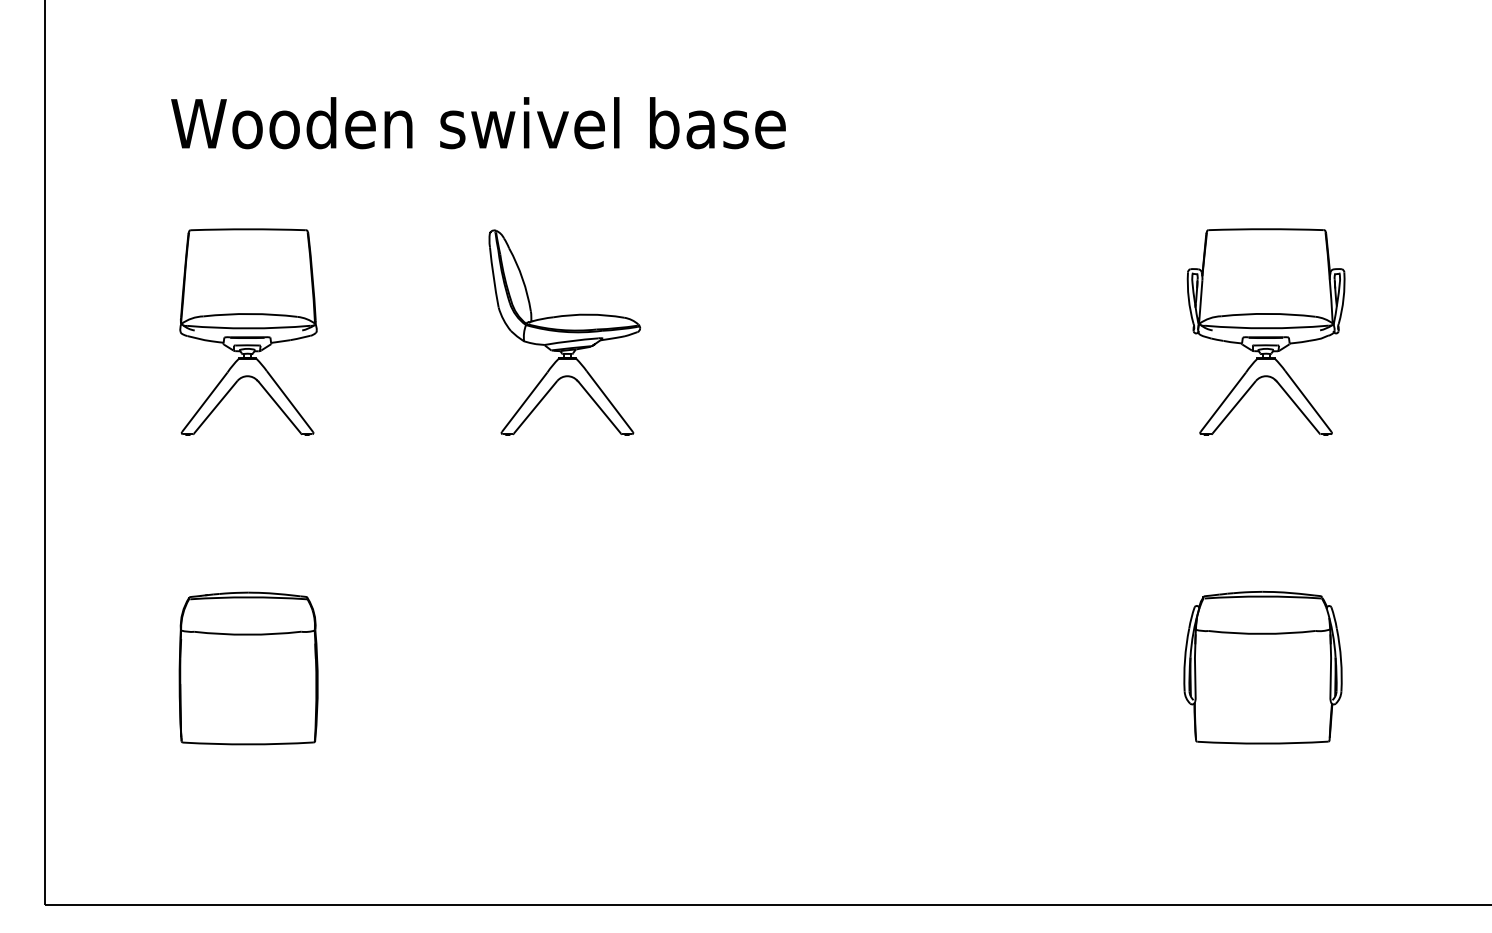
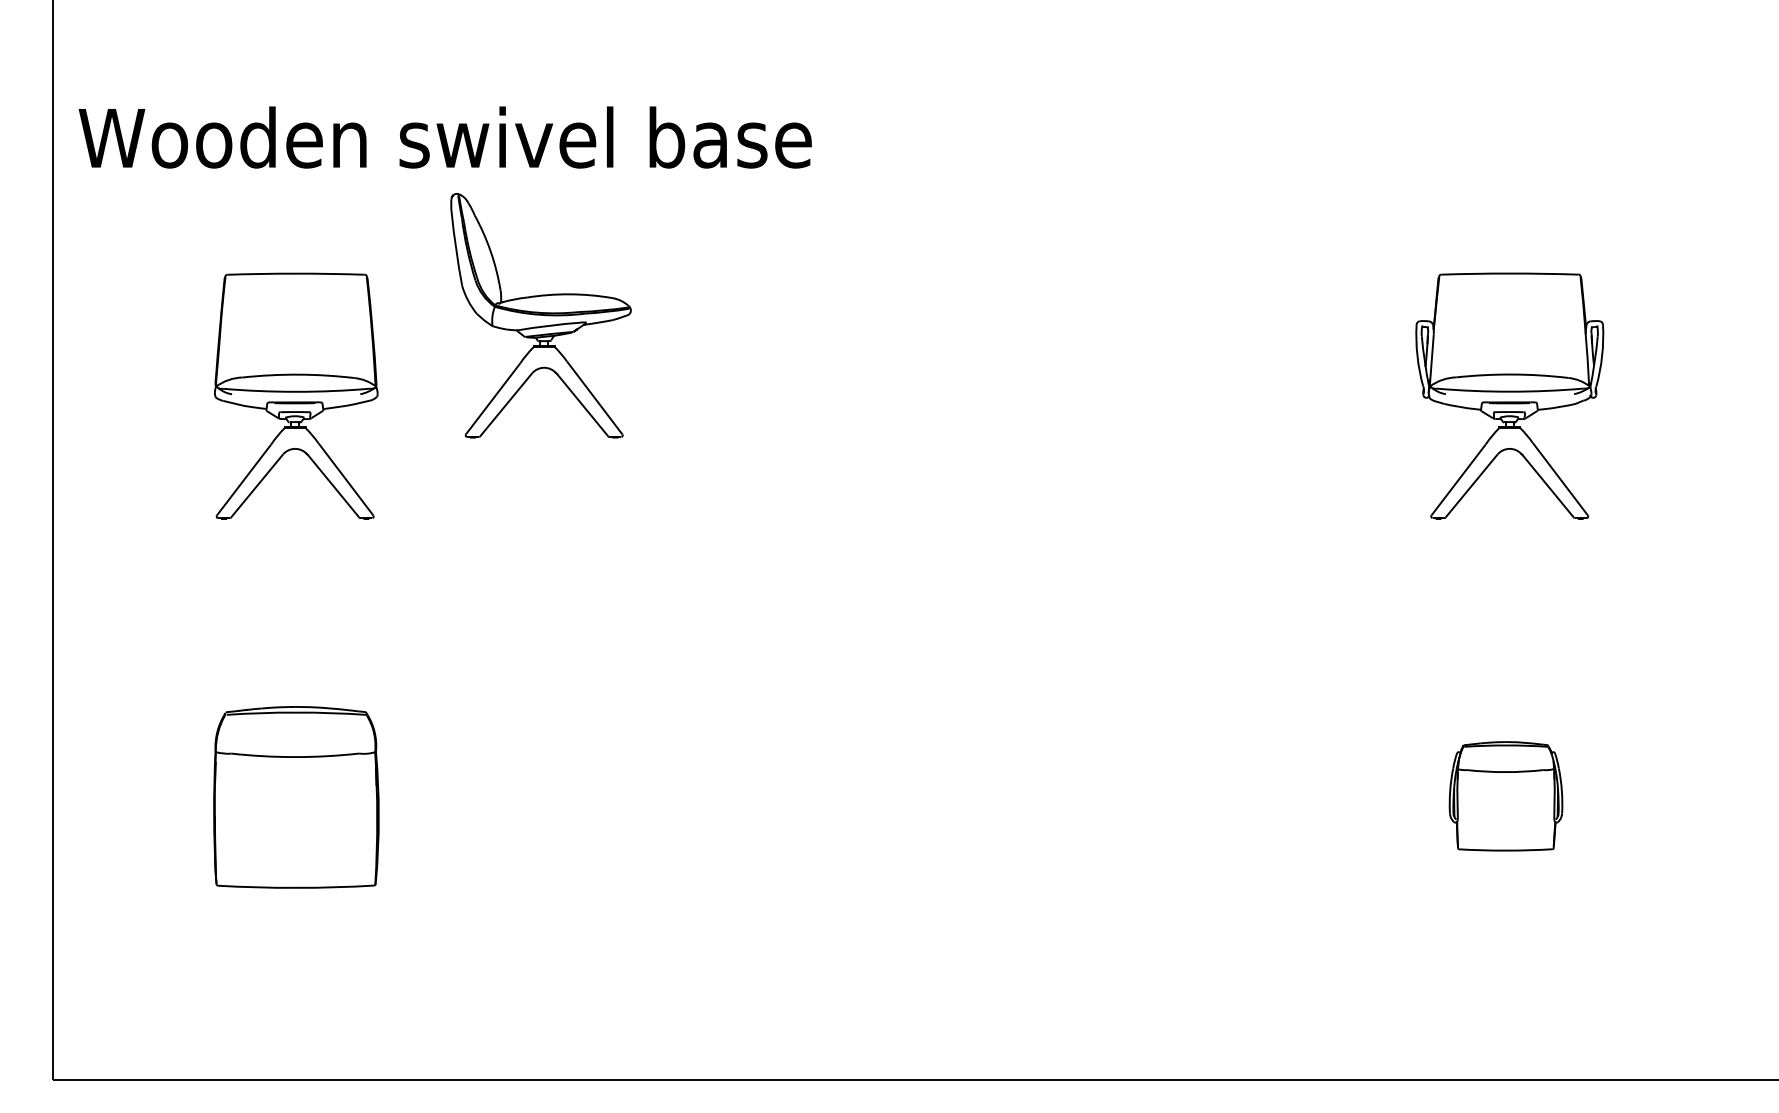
text: (478, 123) -> (445, 137), moved
part: (564, 332) -> (540, 315), moved
part: (1262, 667) -> (1505, 796), size x0.6

